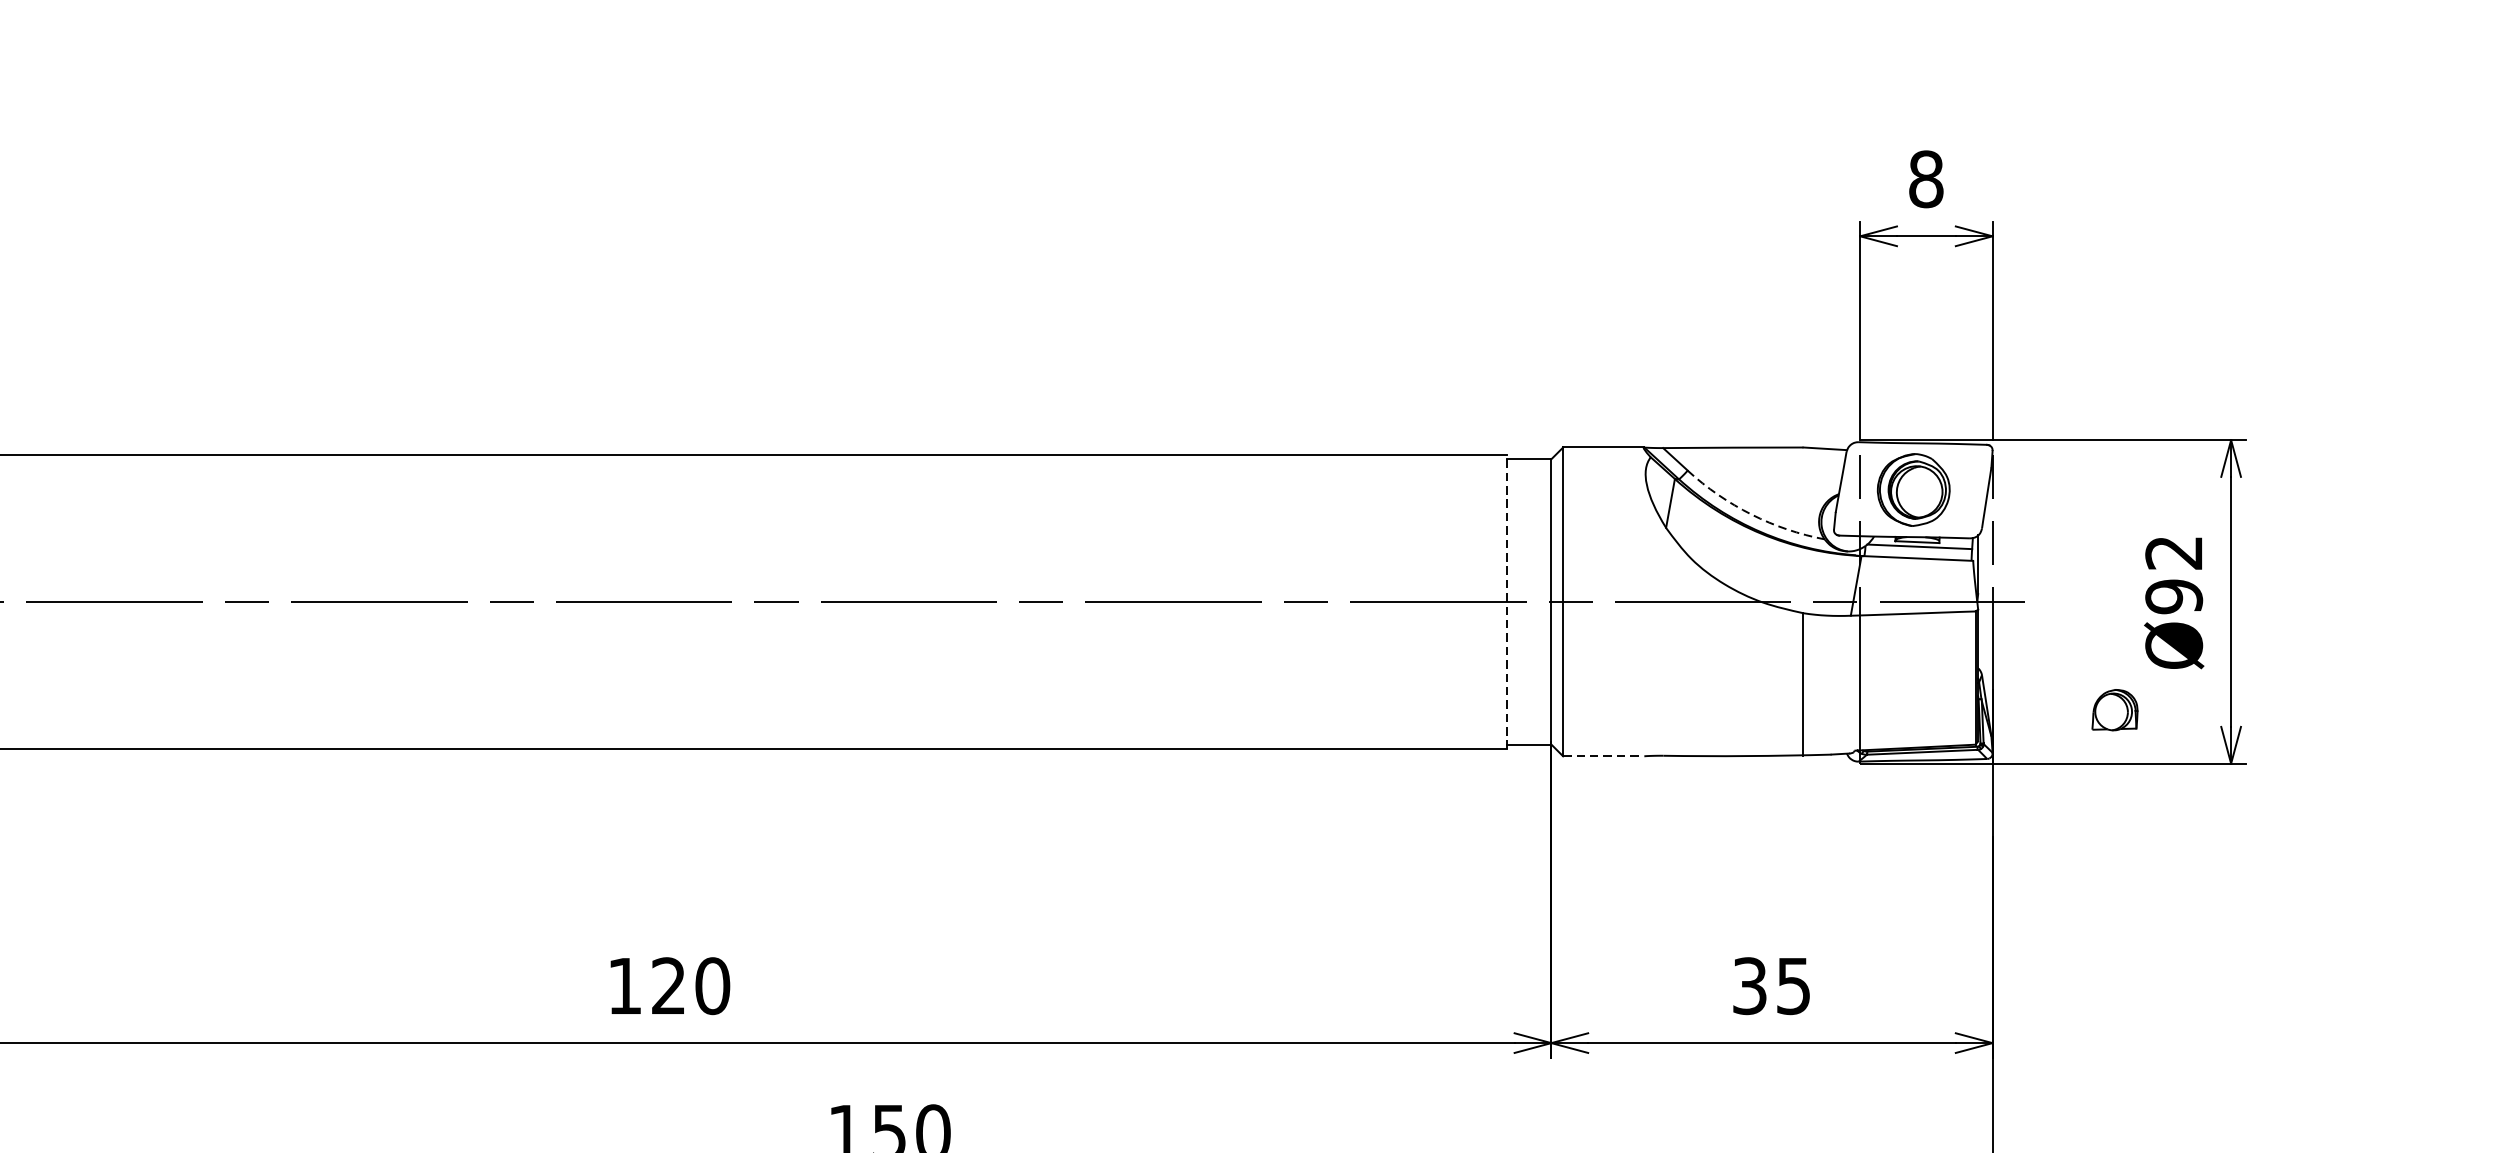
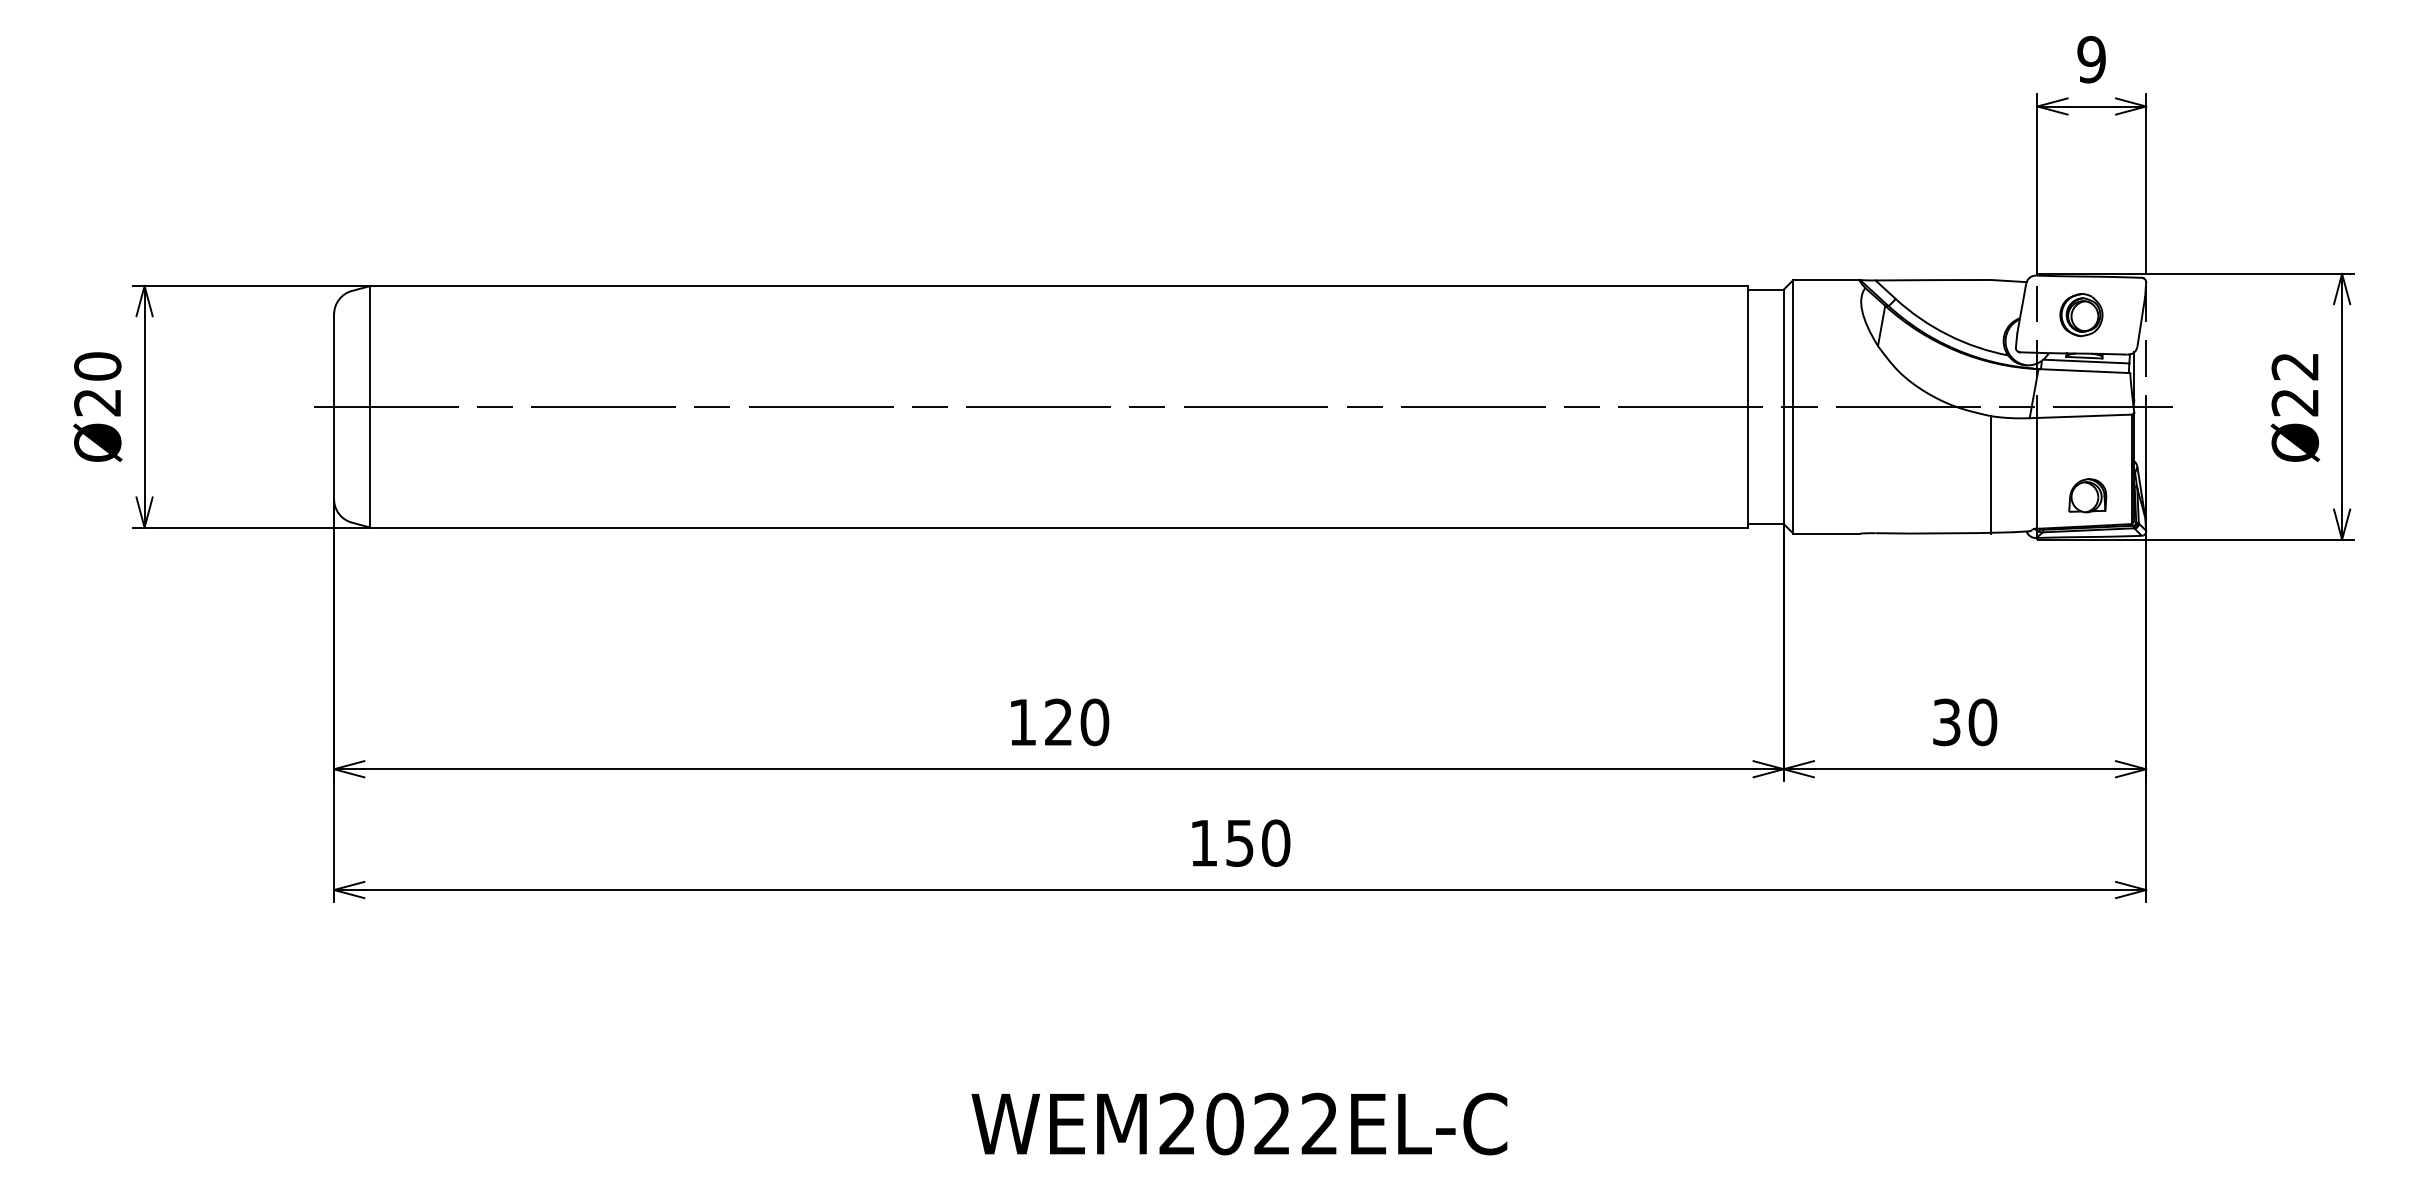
text: (1926, 179) -> (2091, 59), 8 -> 9
part: (1913, 490) -> (2081, 315), size x0.71
arc: (1751, 515) -> (1948, 335), dashed -> solid
text: (2174, 596) -> (2295, 402), Ø92 -> Ø22
line: (1507, 601) -> (1747, 406), dashed -> solid
part: (2114, 709) -> (2087, 495), moved
line: (1604, 756) -> (1827, 533), dashed -> solid
text: (1793, 986) -> (1982, 722), 35 -> 30

